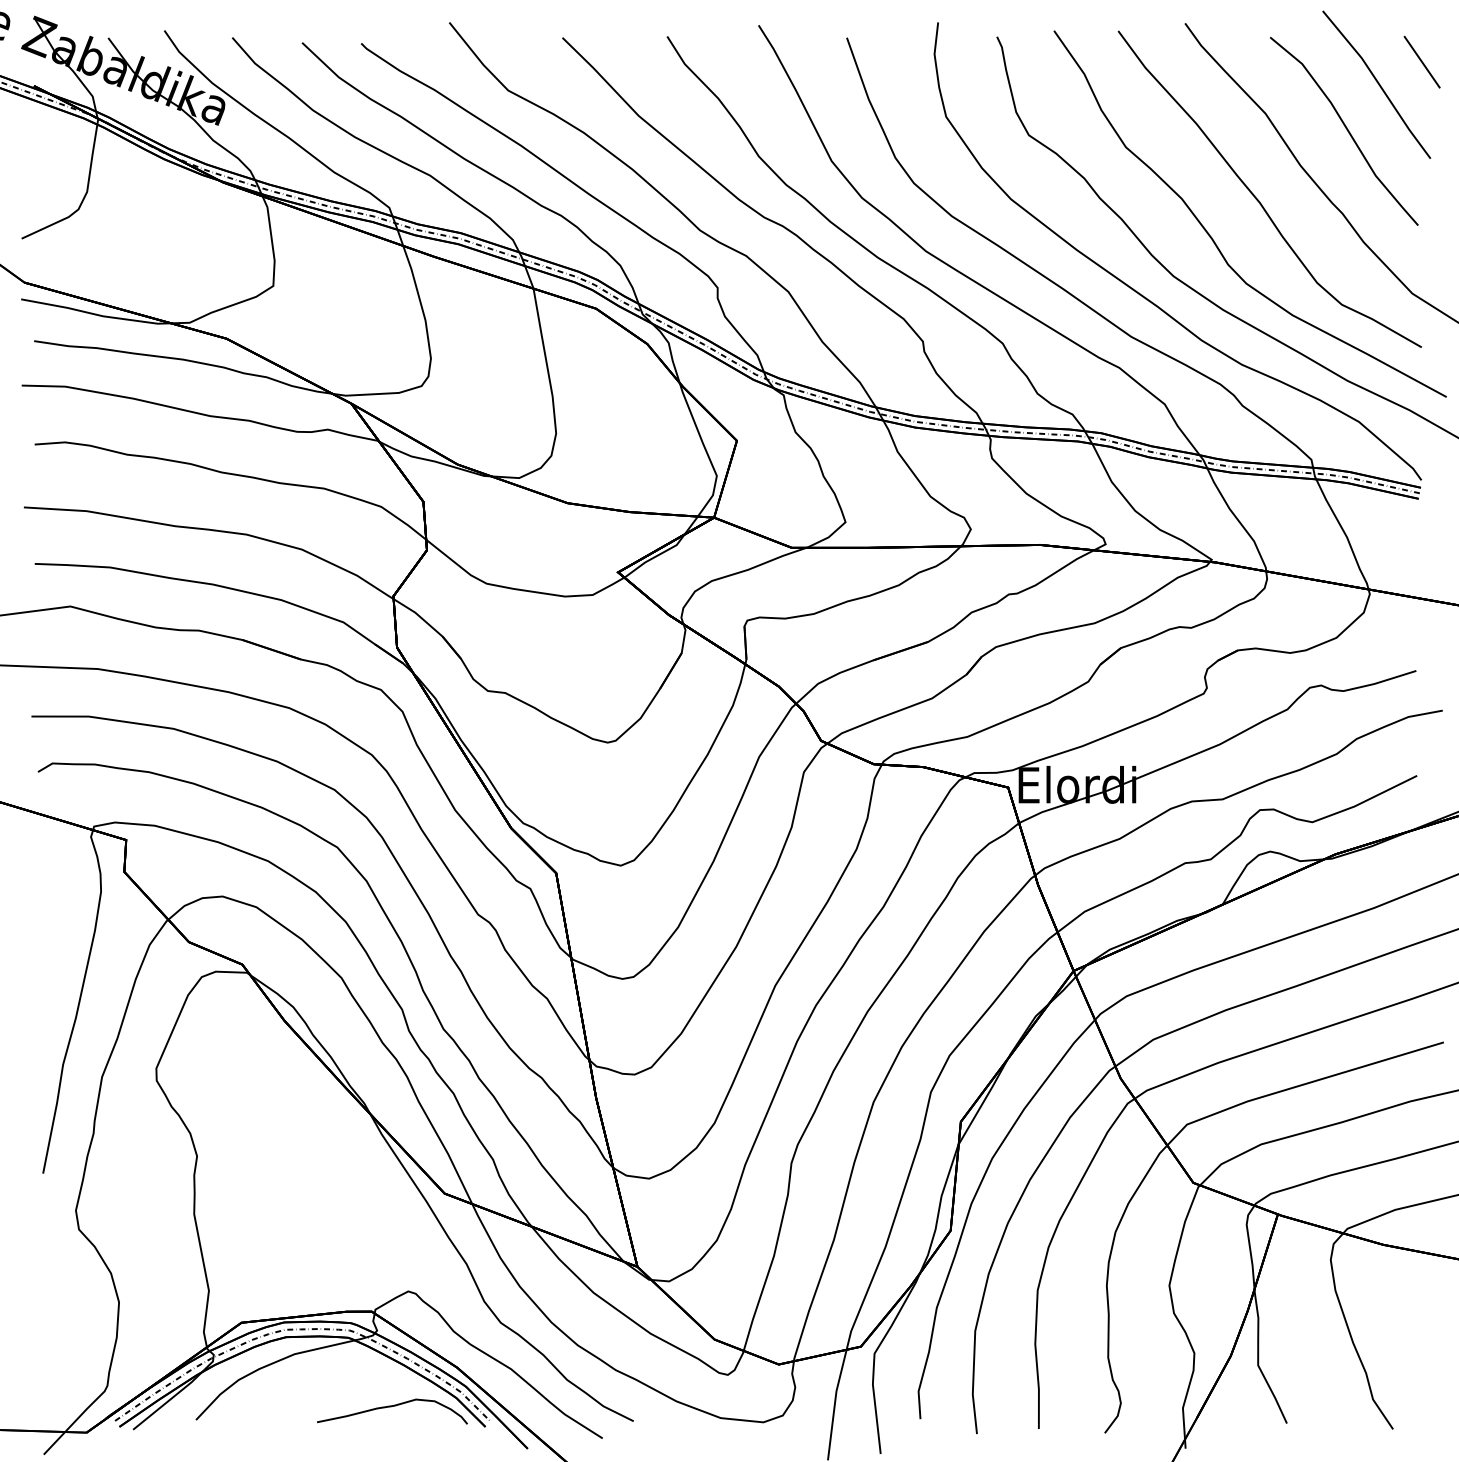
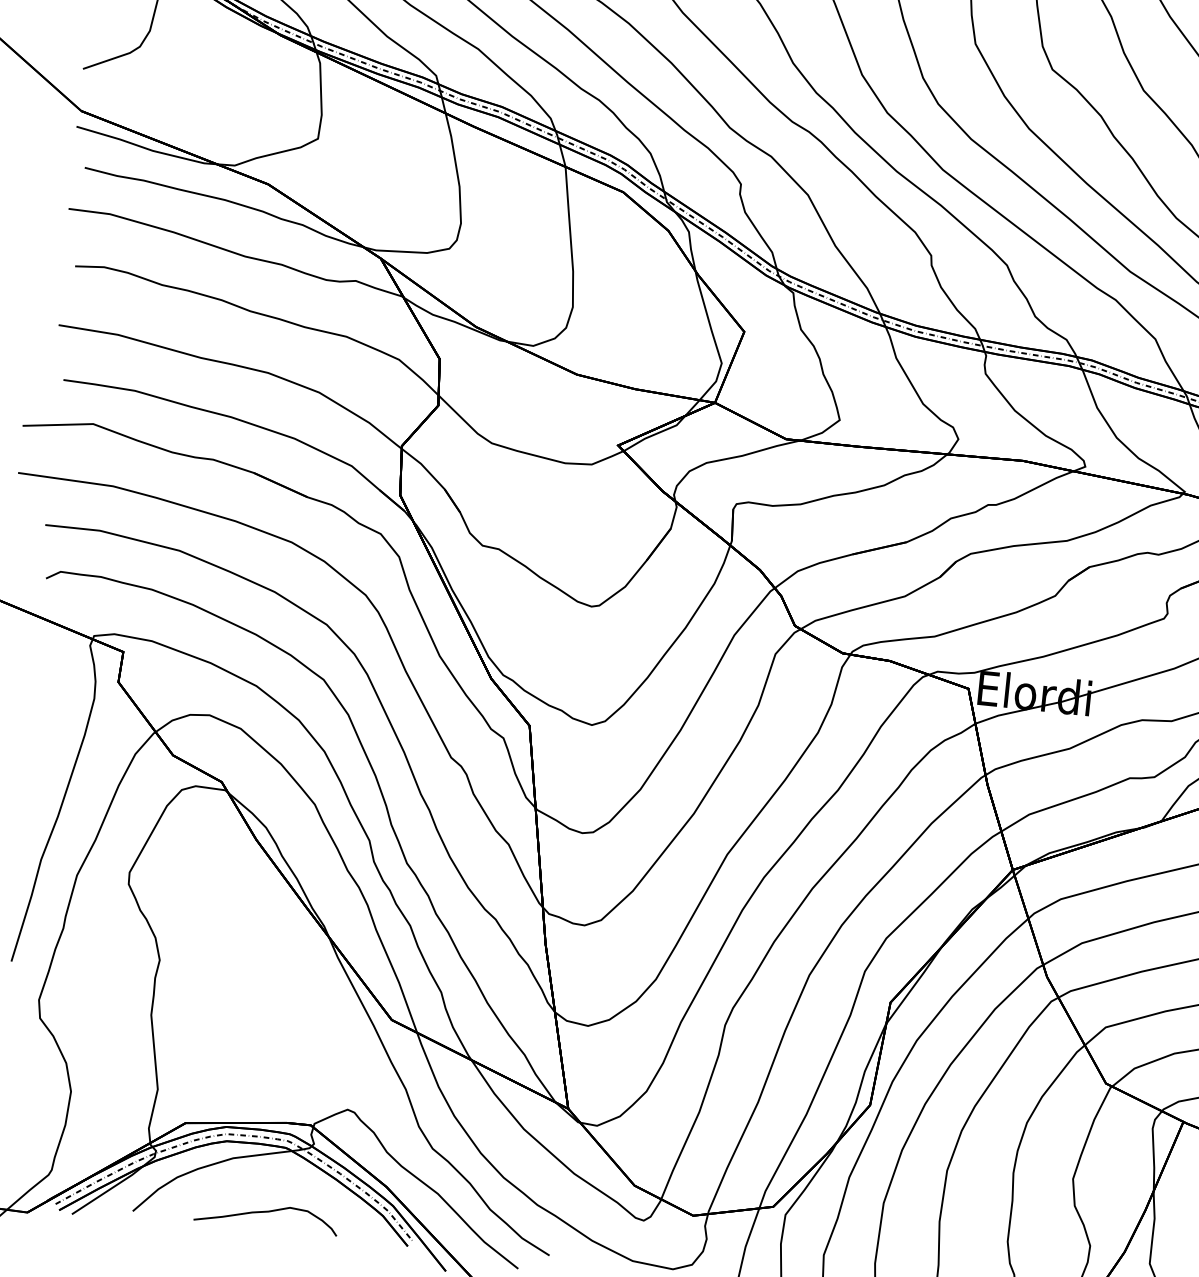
curve: (391, 1407) -> (265, 1212), moved

